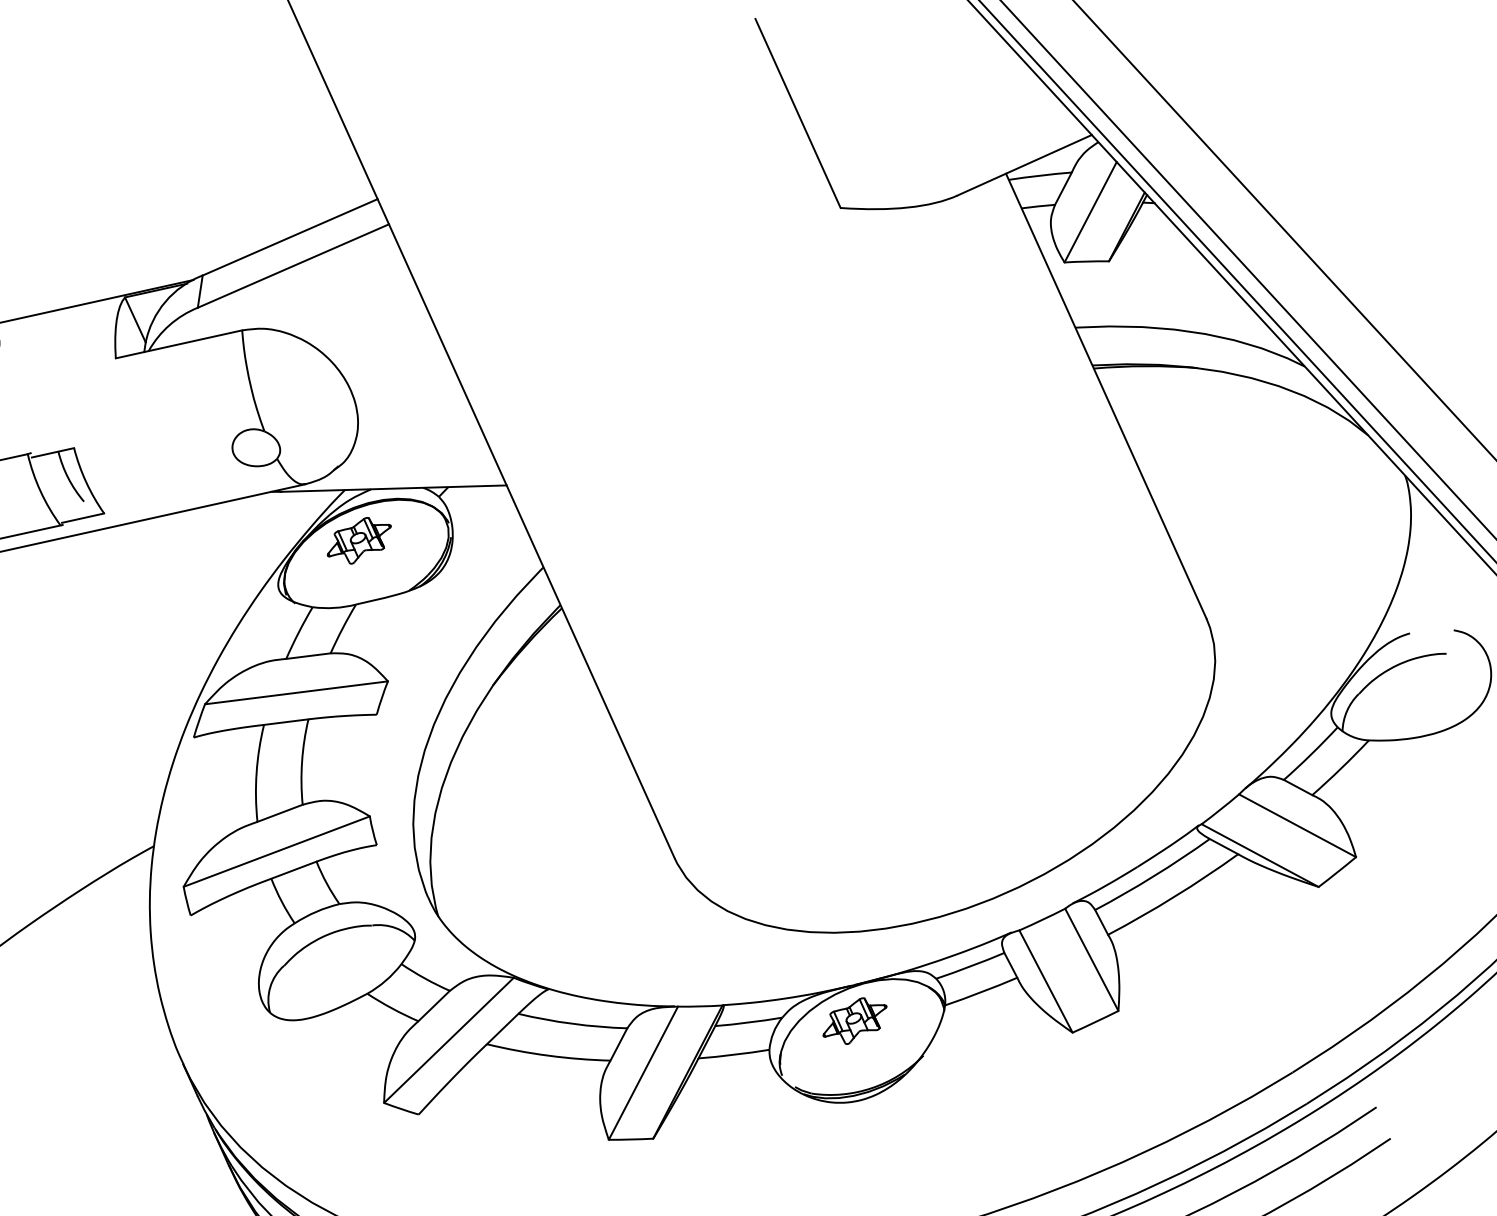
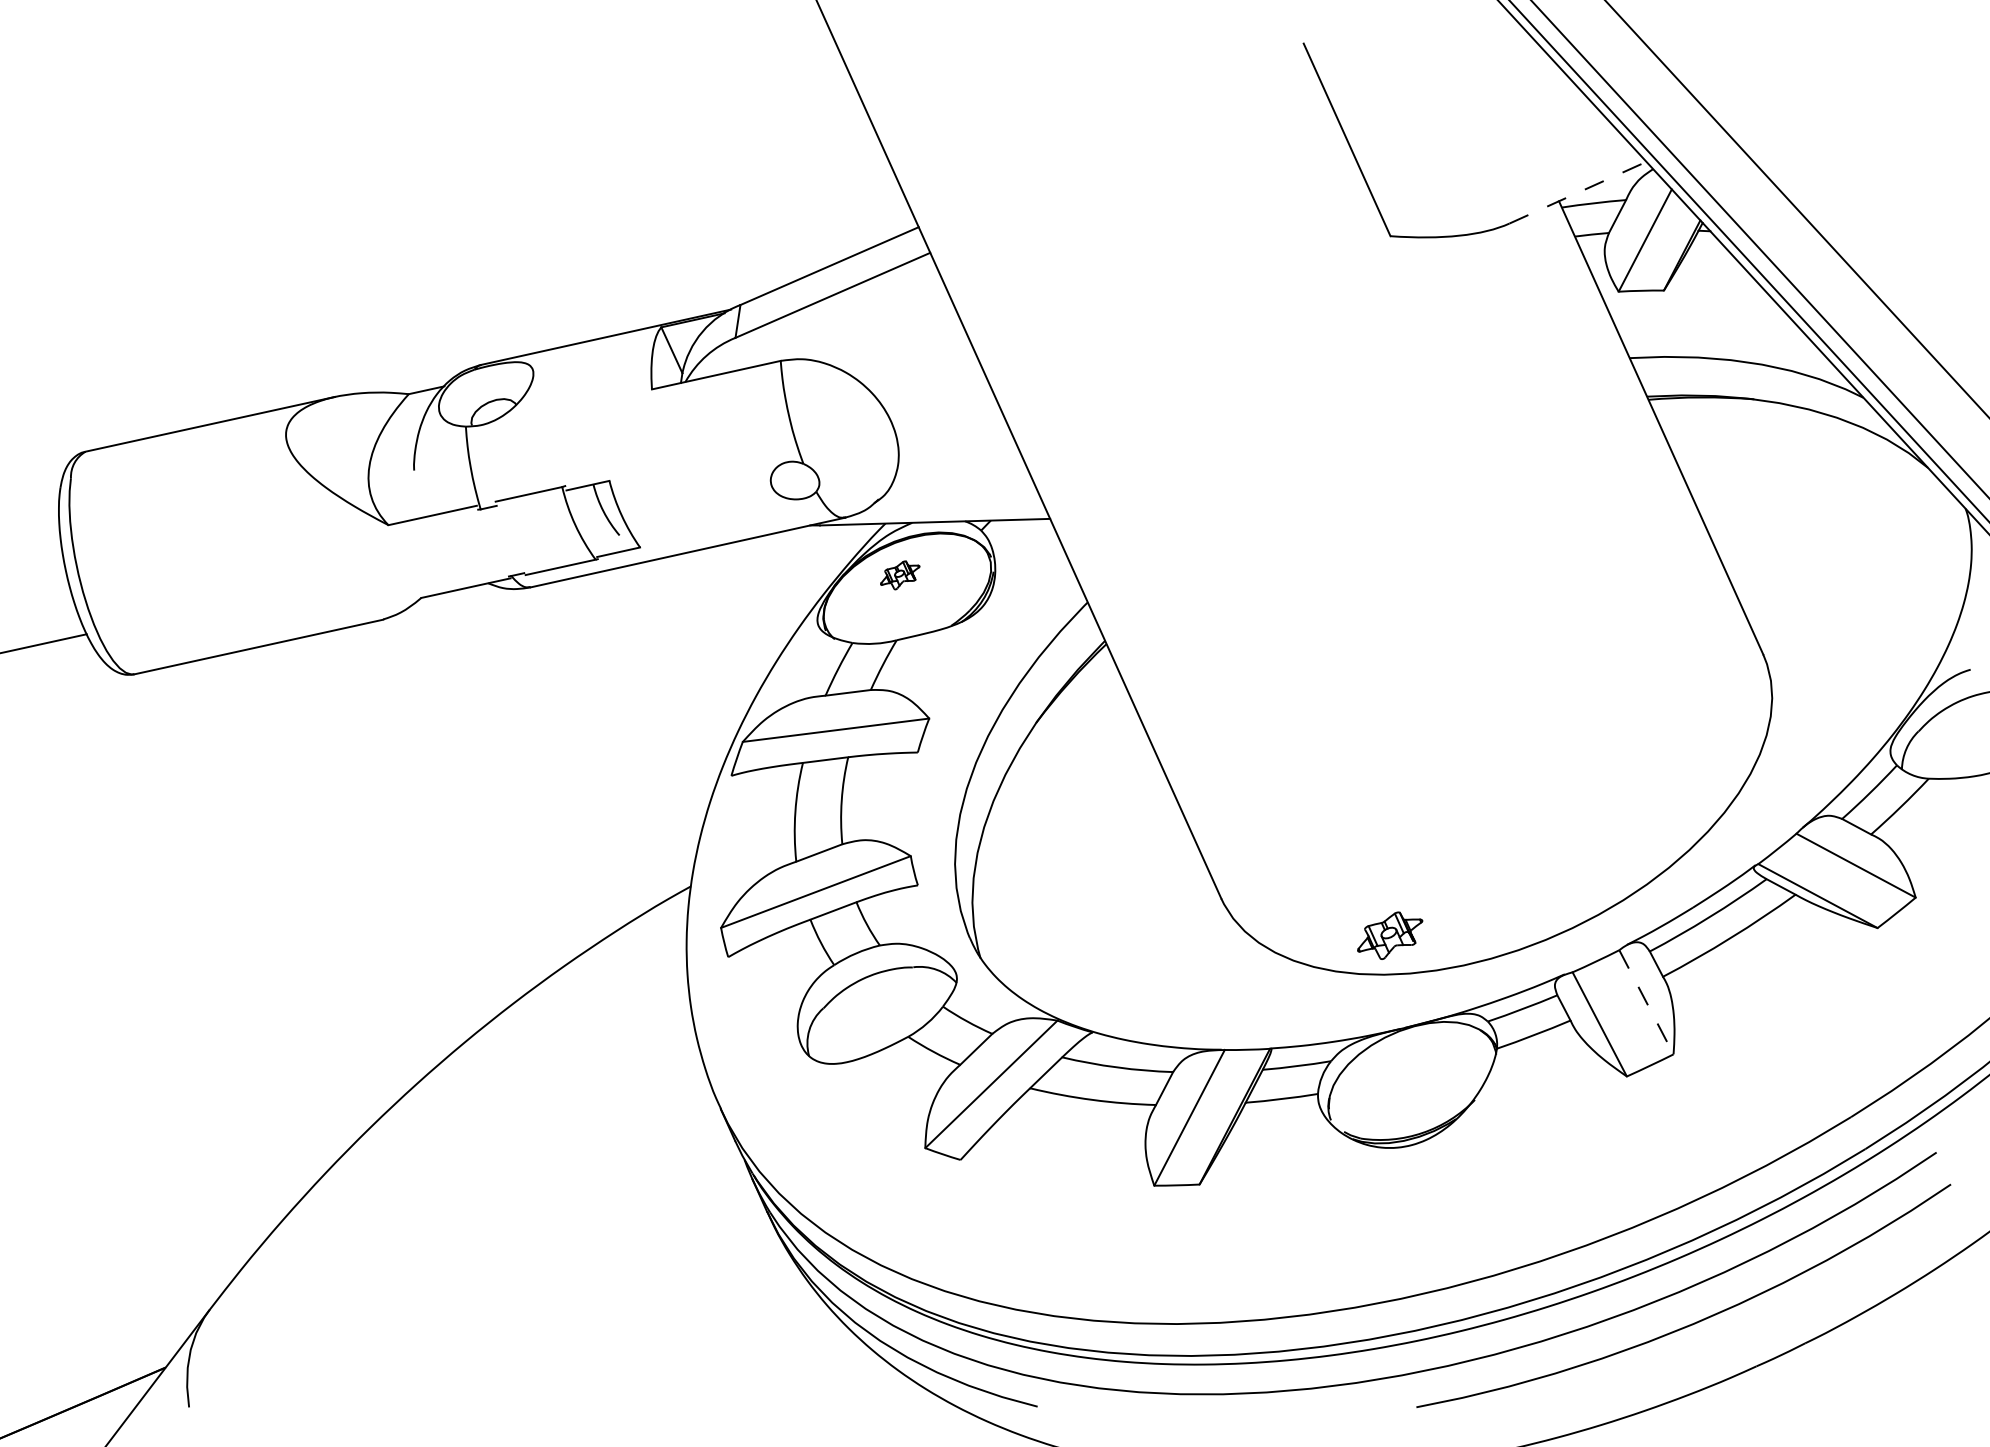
line: (1025, 165) -> (1578, 192), solid -> dashed
part: (359, 540) -> (900, 575), size x0.6
line: (1091, 960) -> (1646, 1002), solid -> dashed
part: (855, 1020) -> (1390, 935), moved

